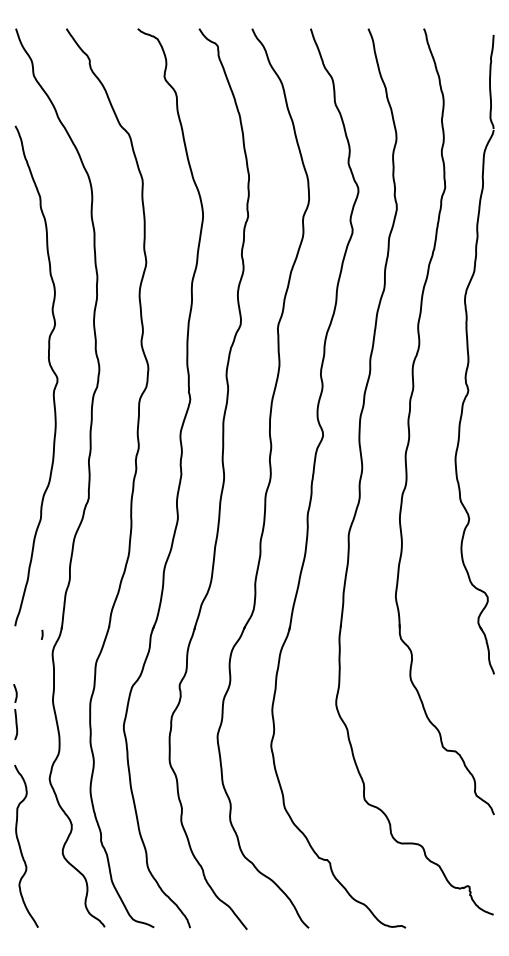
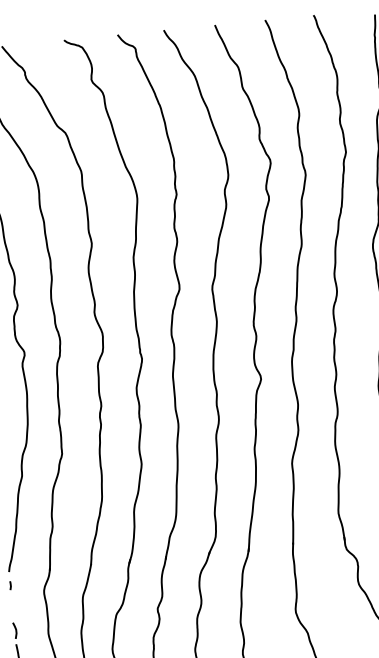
line: (42, 634) -> (10, 585), moved

